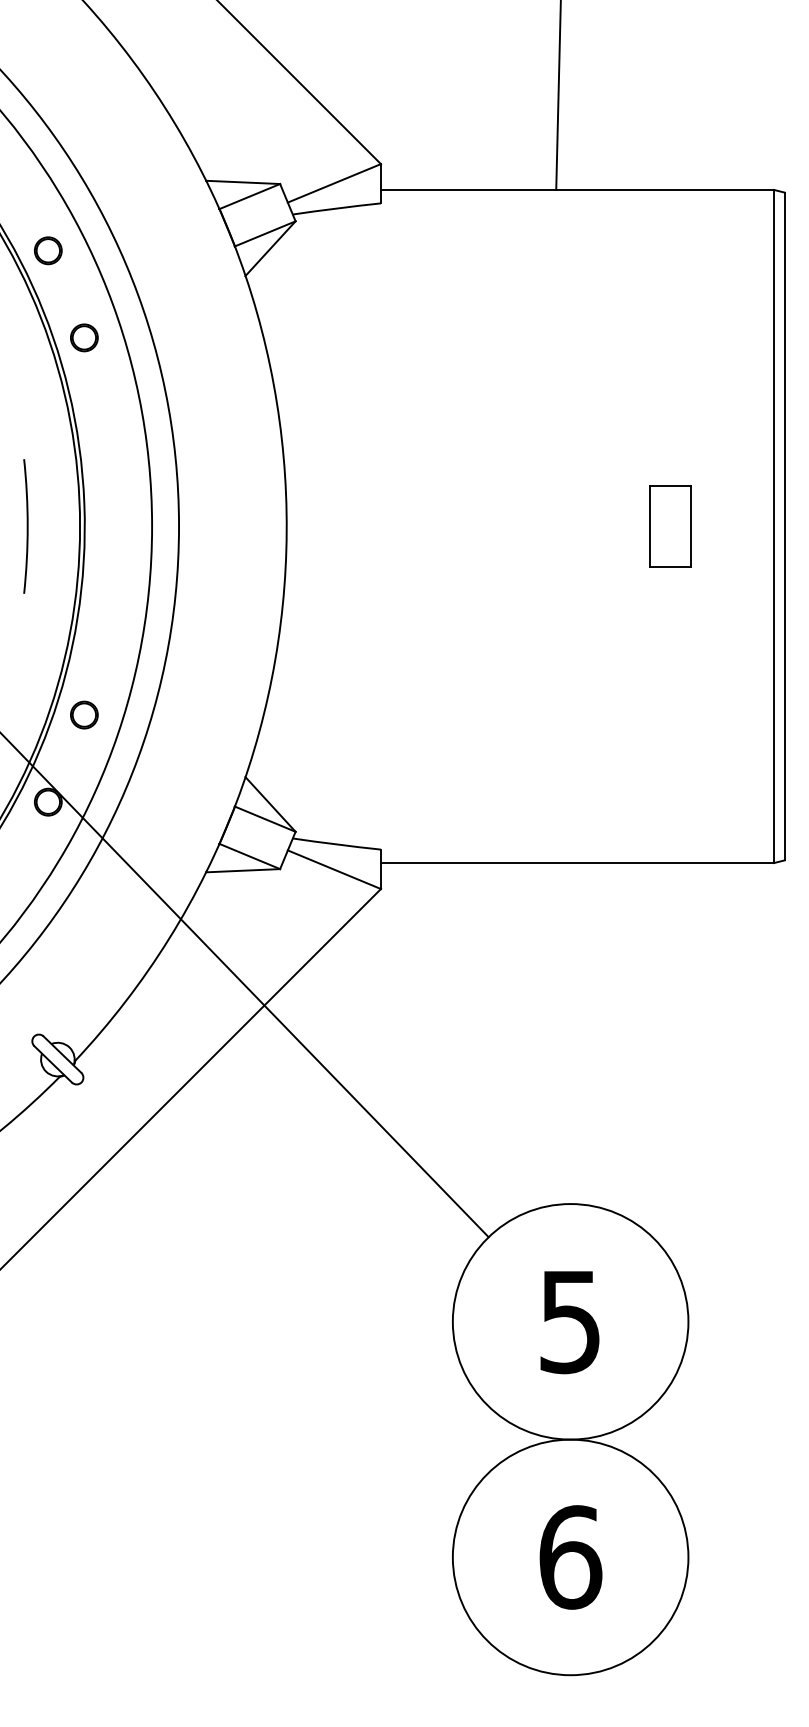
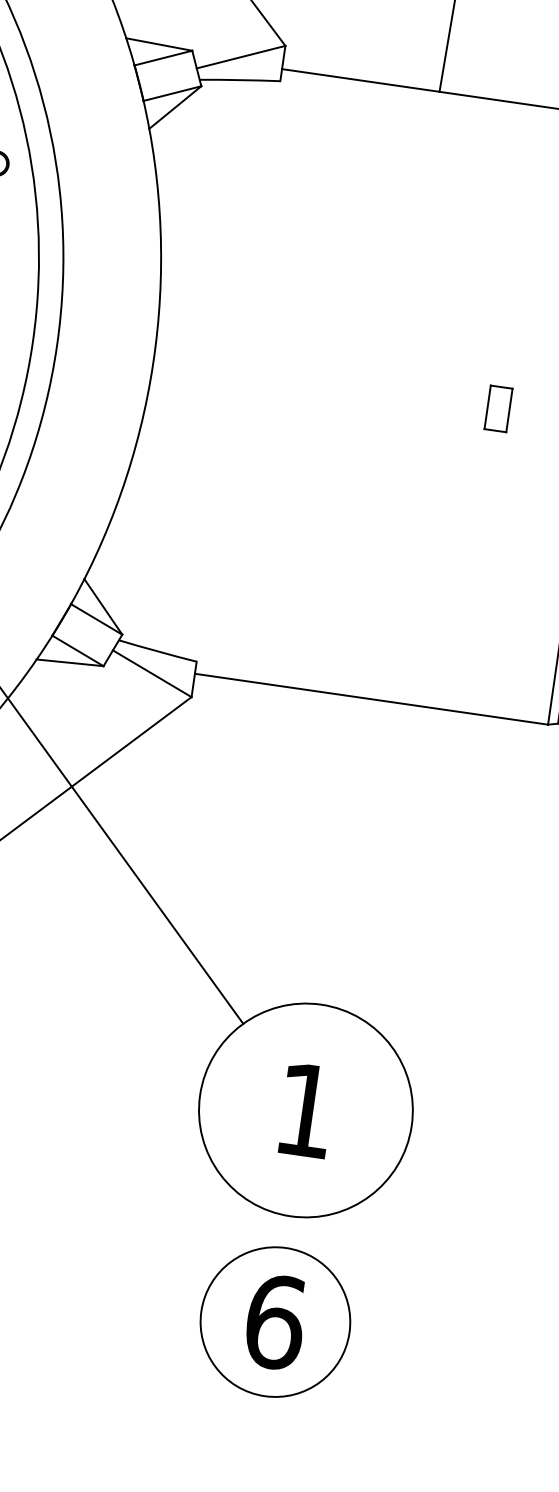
part: (670, 526) -> (498, 408), size x0.6
text: (569, 1322) -> (304, 1110), 5 -> 1
circle: (570, 1557) -> (275, 1322), size x0.7

